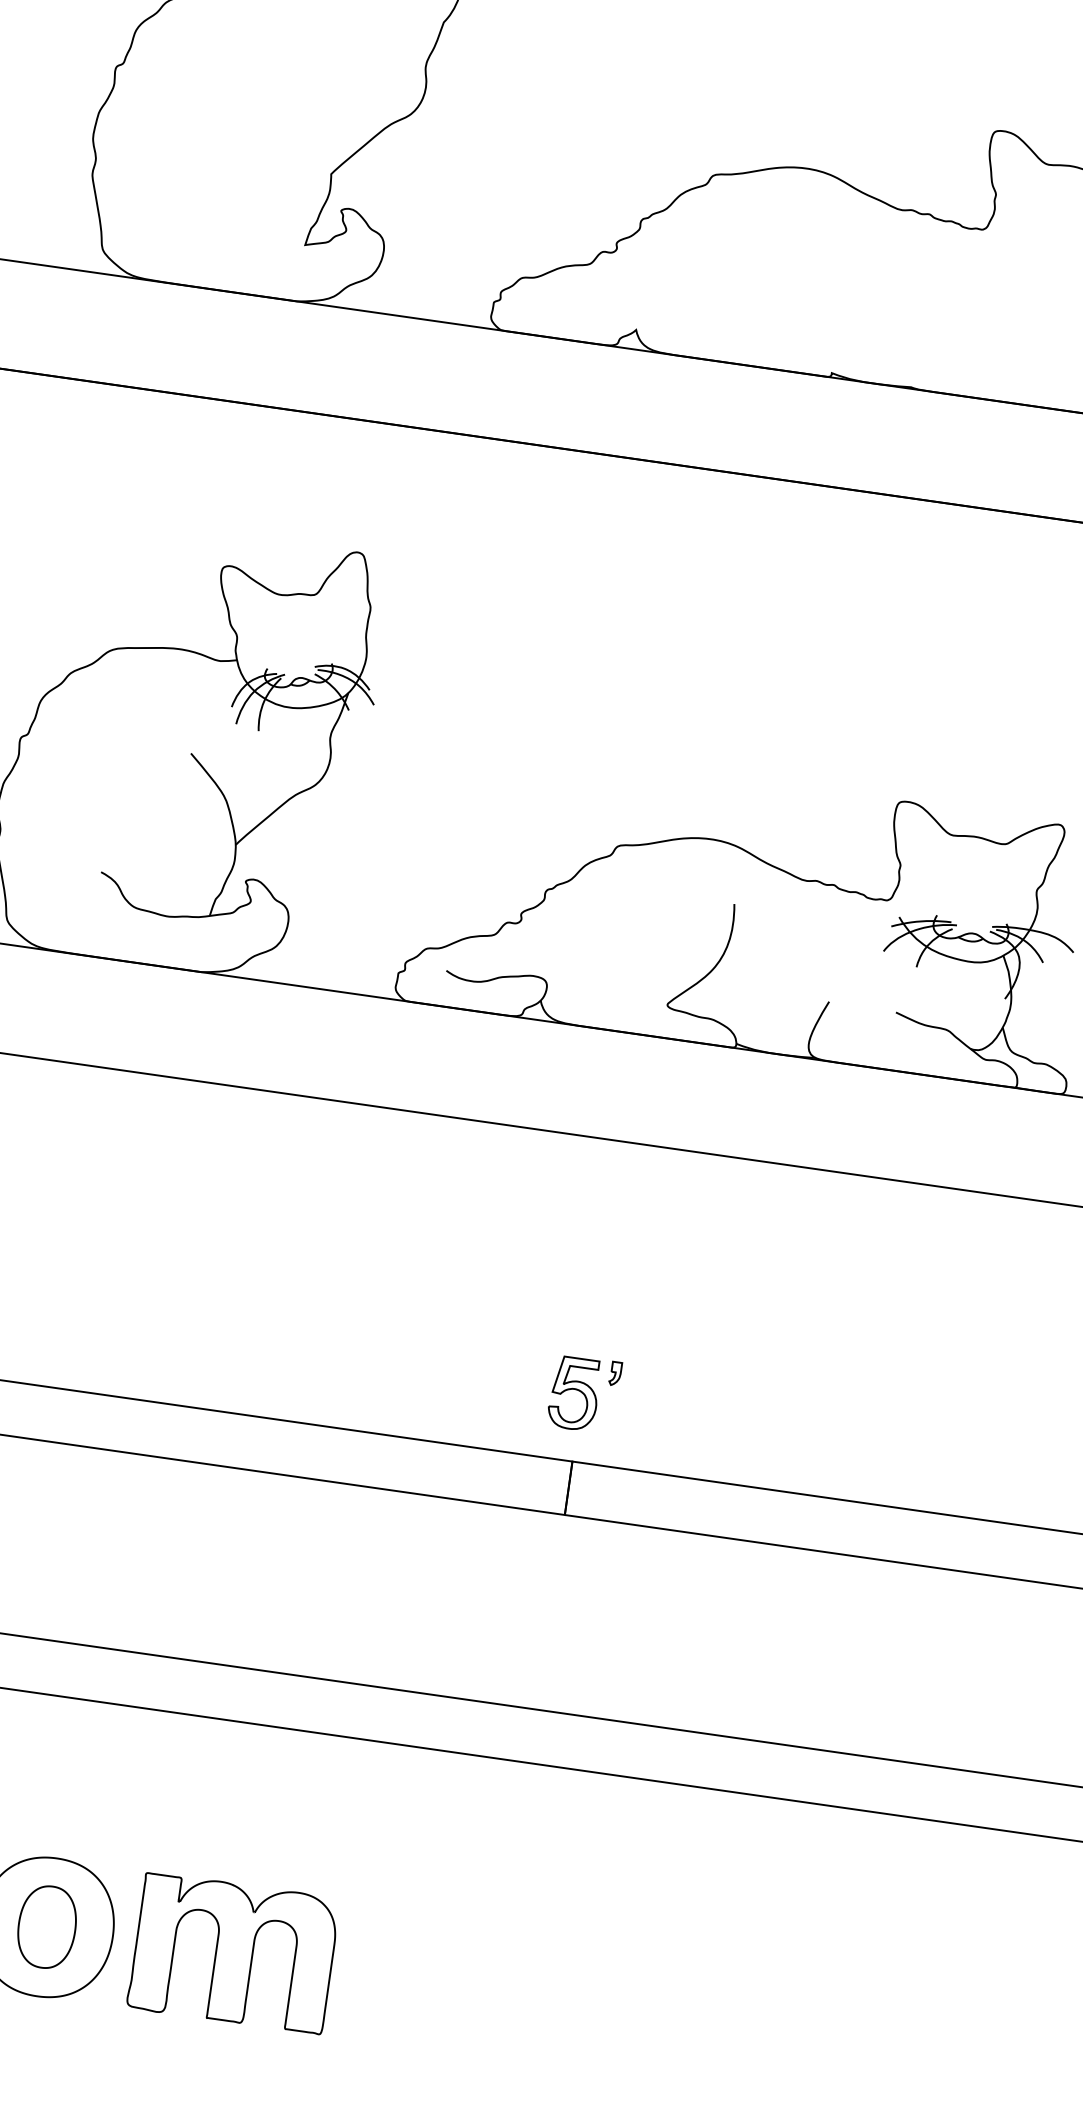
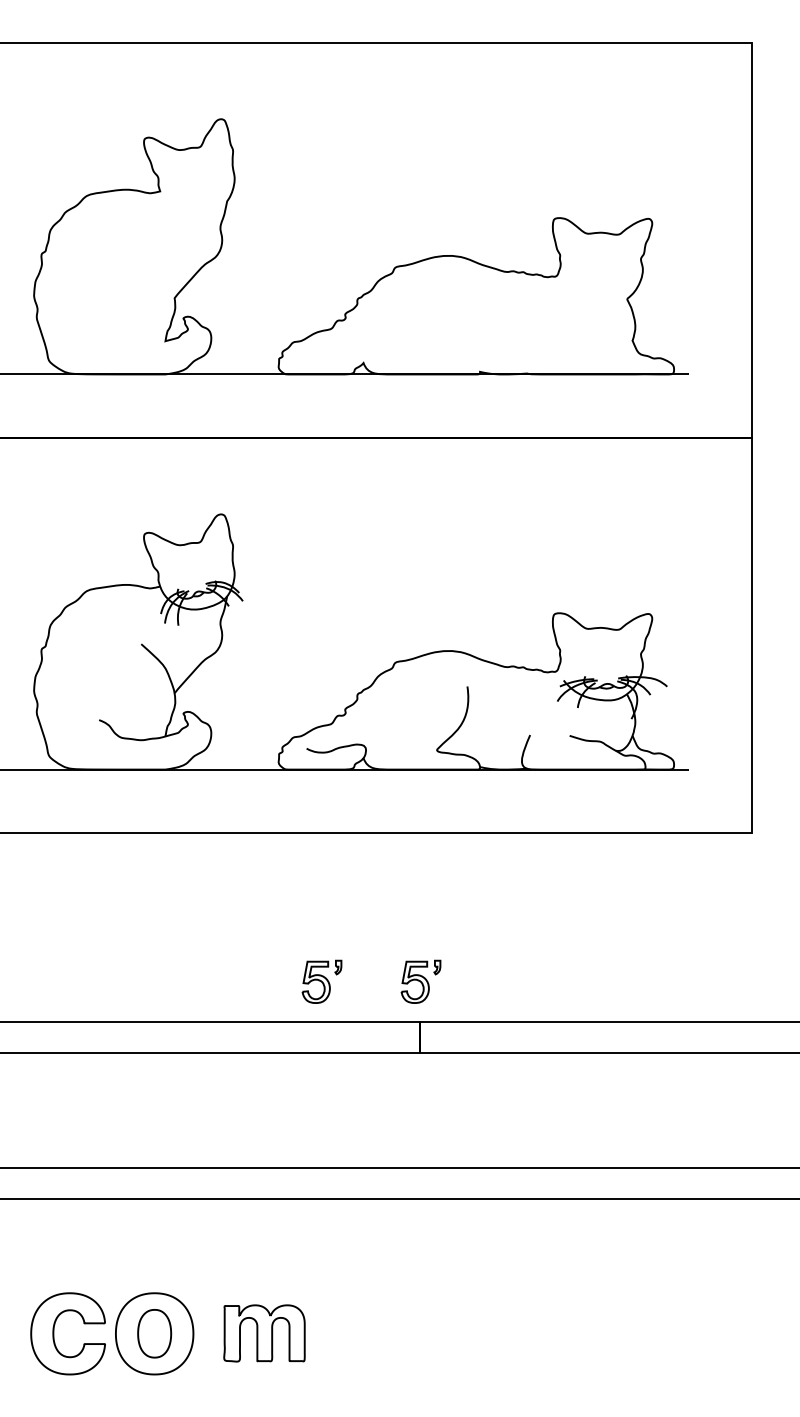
part: (415, 1369) -> (321, 981), added
part: (233, 1953) -> (264, 1333), size x0.7

